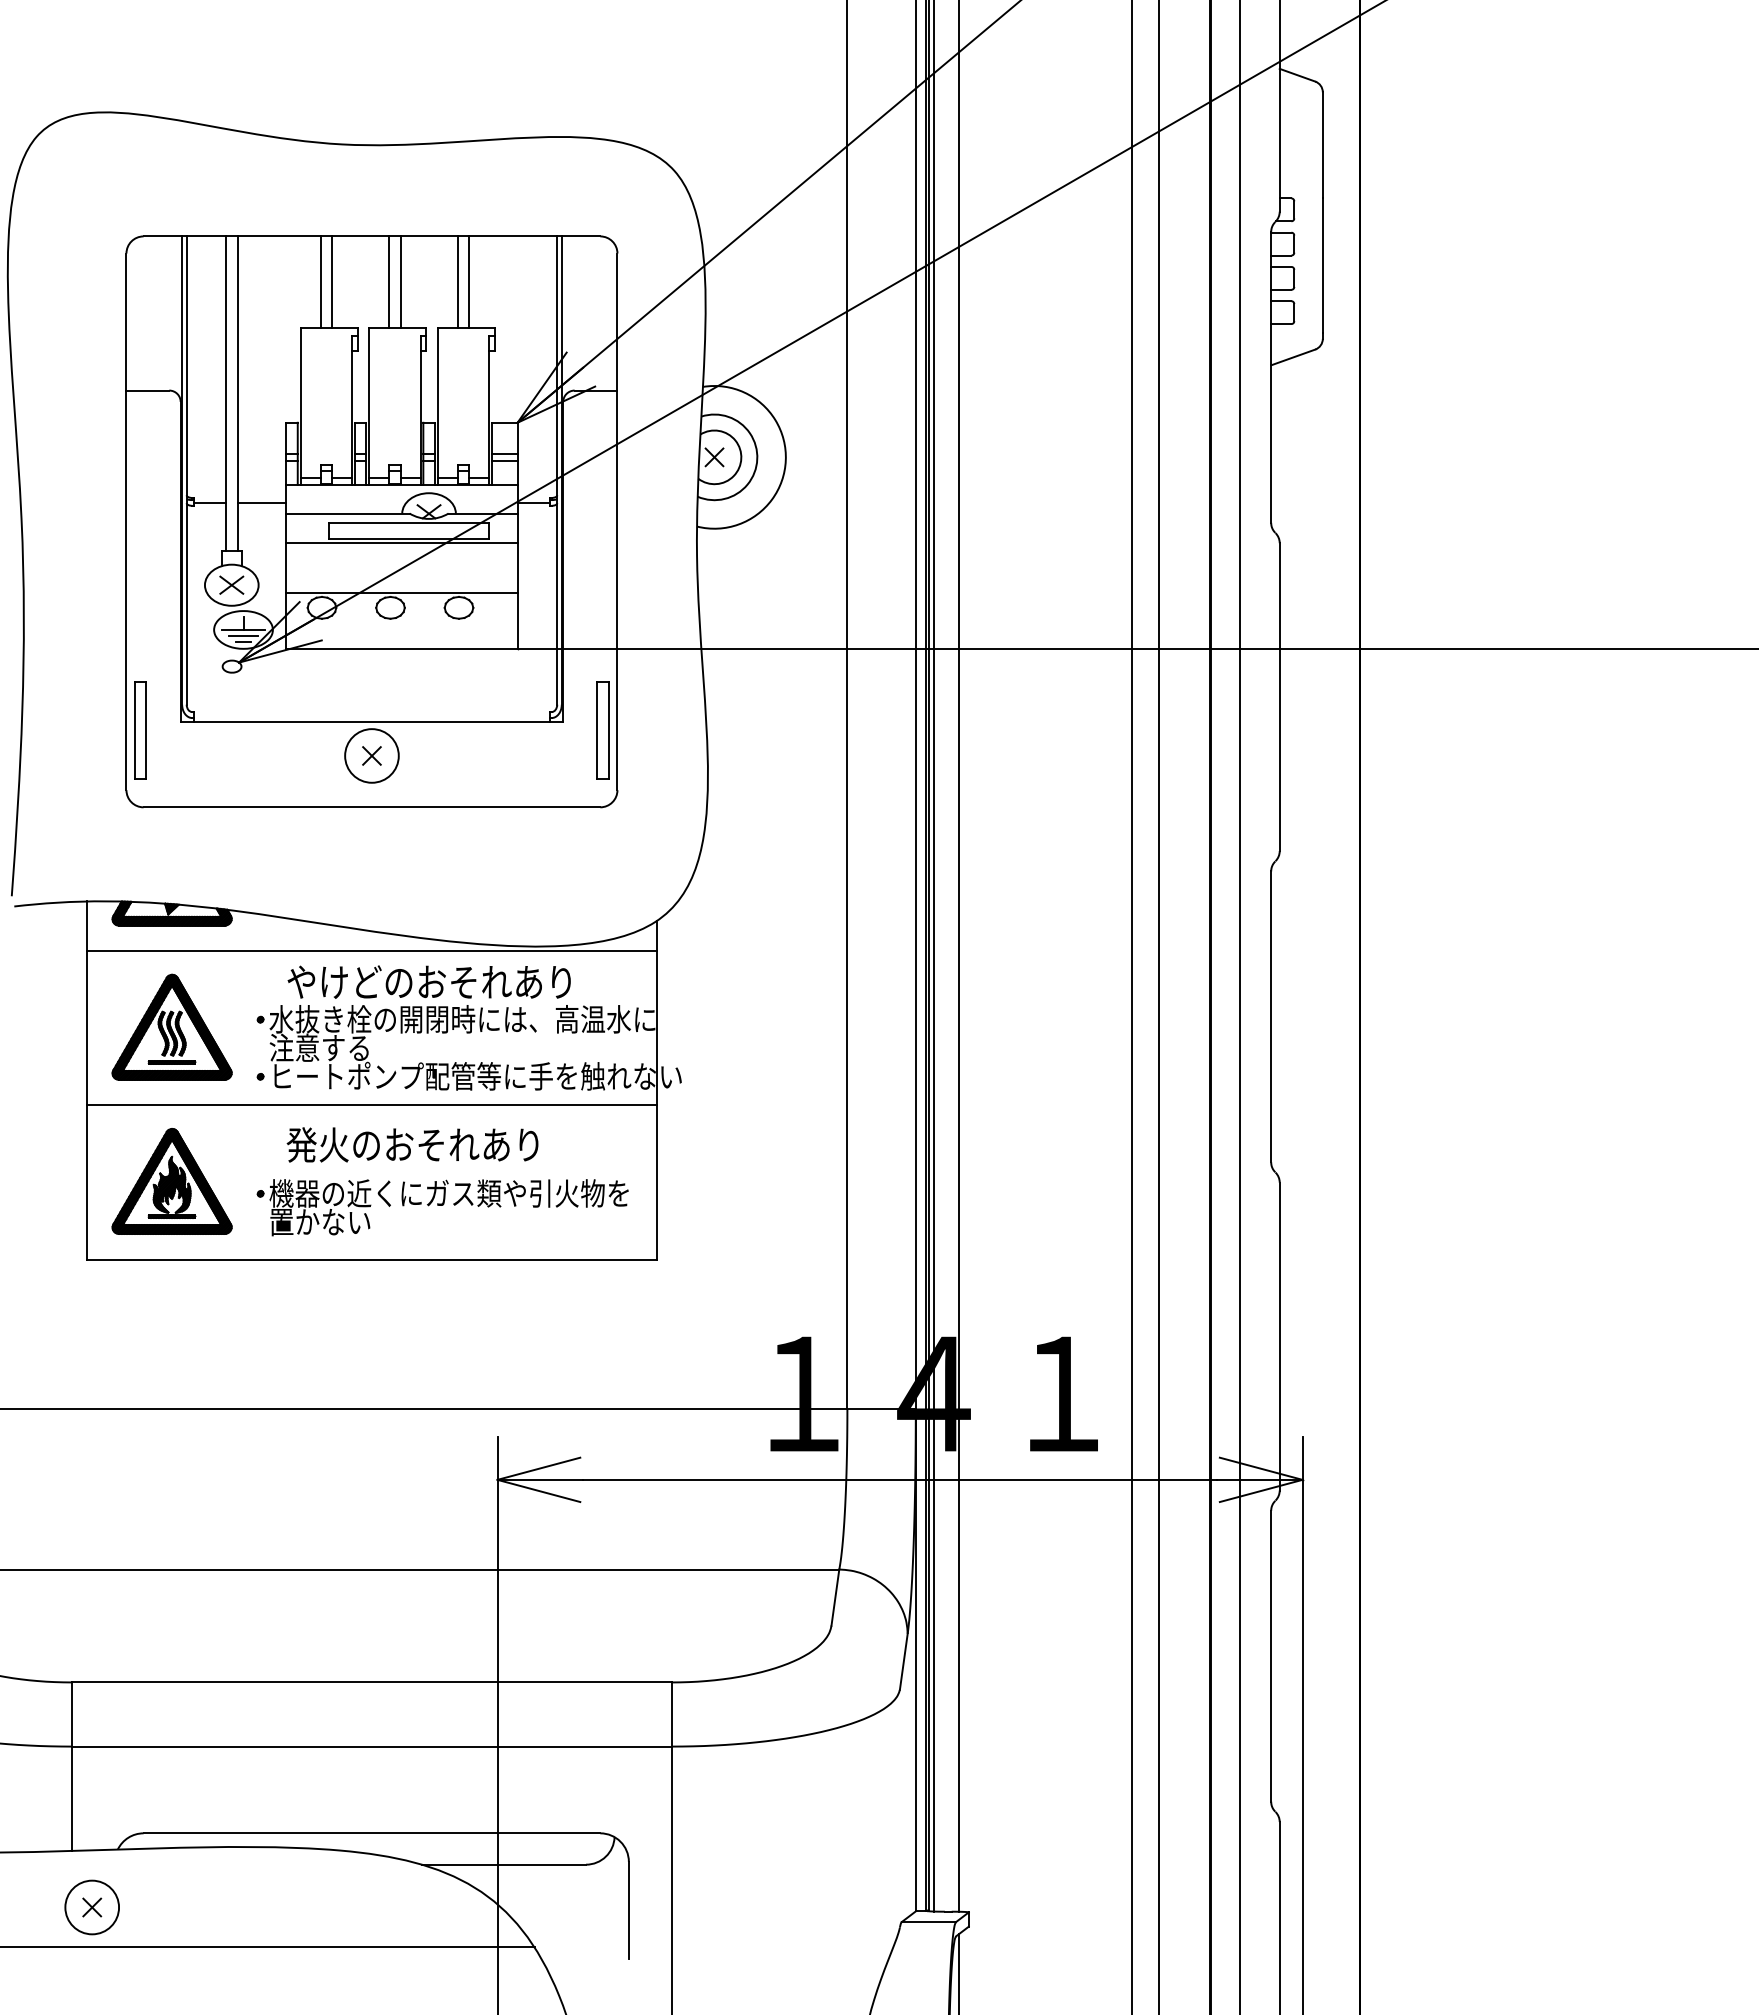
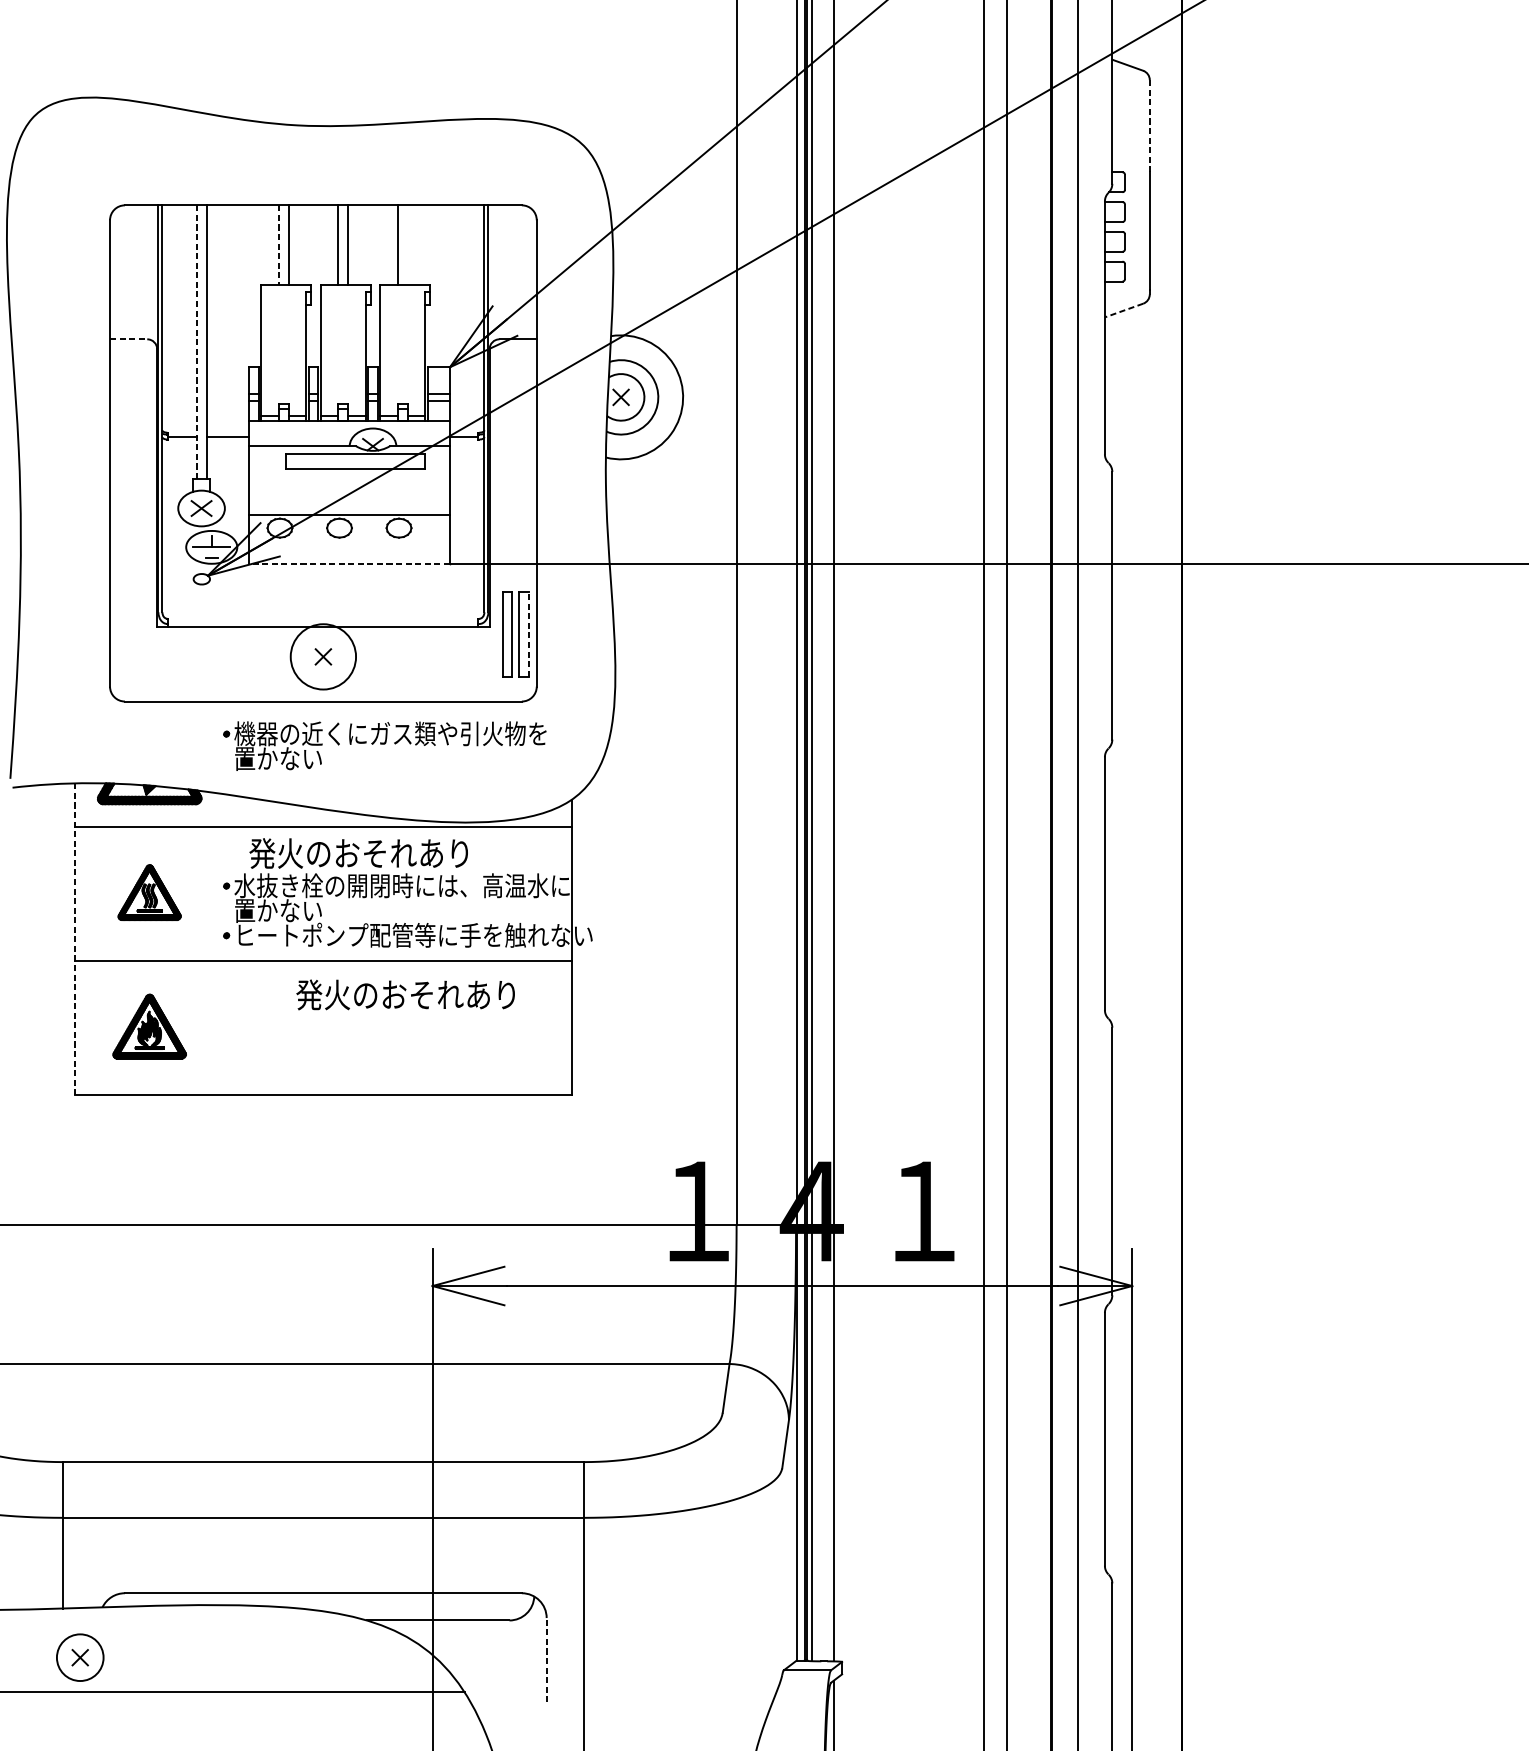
line: (1322, 144) -> (1149, 125), solid -> dashed
line: (320, 282) -> (278, 245), solid -> dashed
line: (469, 282) -> (408, 245), removed
line: (1292, 357) -> (1123, 310), solid -> dashed
line: (148, 390) -> (129, 339), solid -> dashed
line: (226, 394) -> (196, 342), solid -> dashed
line: (401, 542) -> (349, 471), removed
line: (243, 635) -> (211, 552), removed
line: (401, 649) -> (349, 564), solid -> dashed
part: (140, 730) -> (507, 634), moved
line: (608, 730) -> (528, 634), solid -> dashed
circle: (371, 755) -> (322, 656), size x1.4
text: (428, 981) -> (372, 852), やけどのおそれあり -> 発火のおそれあり
part: (171, 1026) -> (149, 892), size x0.6
text: (319, 1047) -> (277, 910), 注意する -> 置かない
line: (86, 1081) -> (75, 939), solid -> dashed
text: (412, 1144) -> (405, 994), moved
part: (171, 1181) -> (149, 1026), size x0.7
part: (442, 1207) -> (384, 746), moved
line: (628, 1910) -> (546, 1660), solid -> dashed

